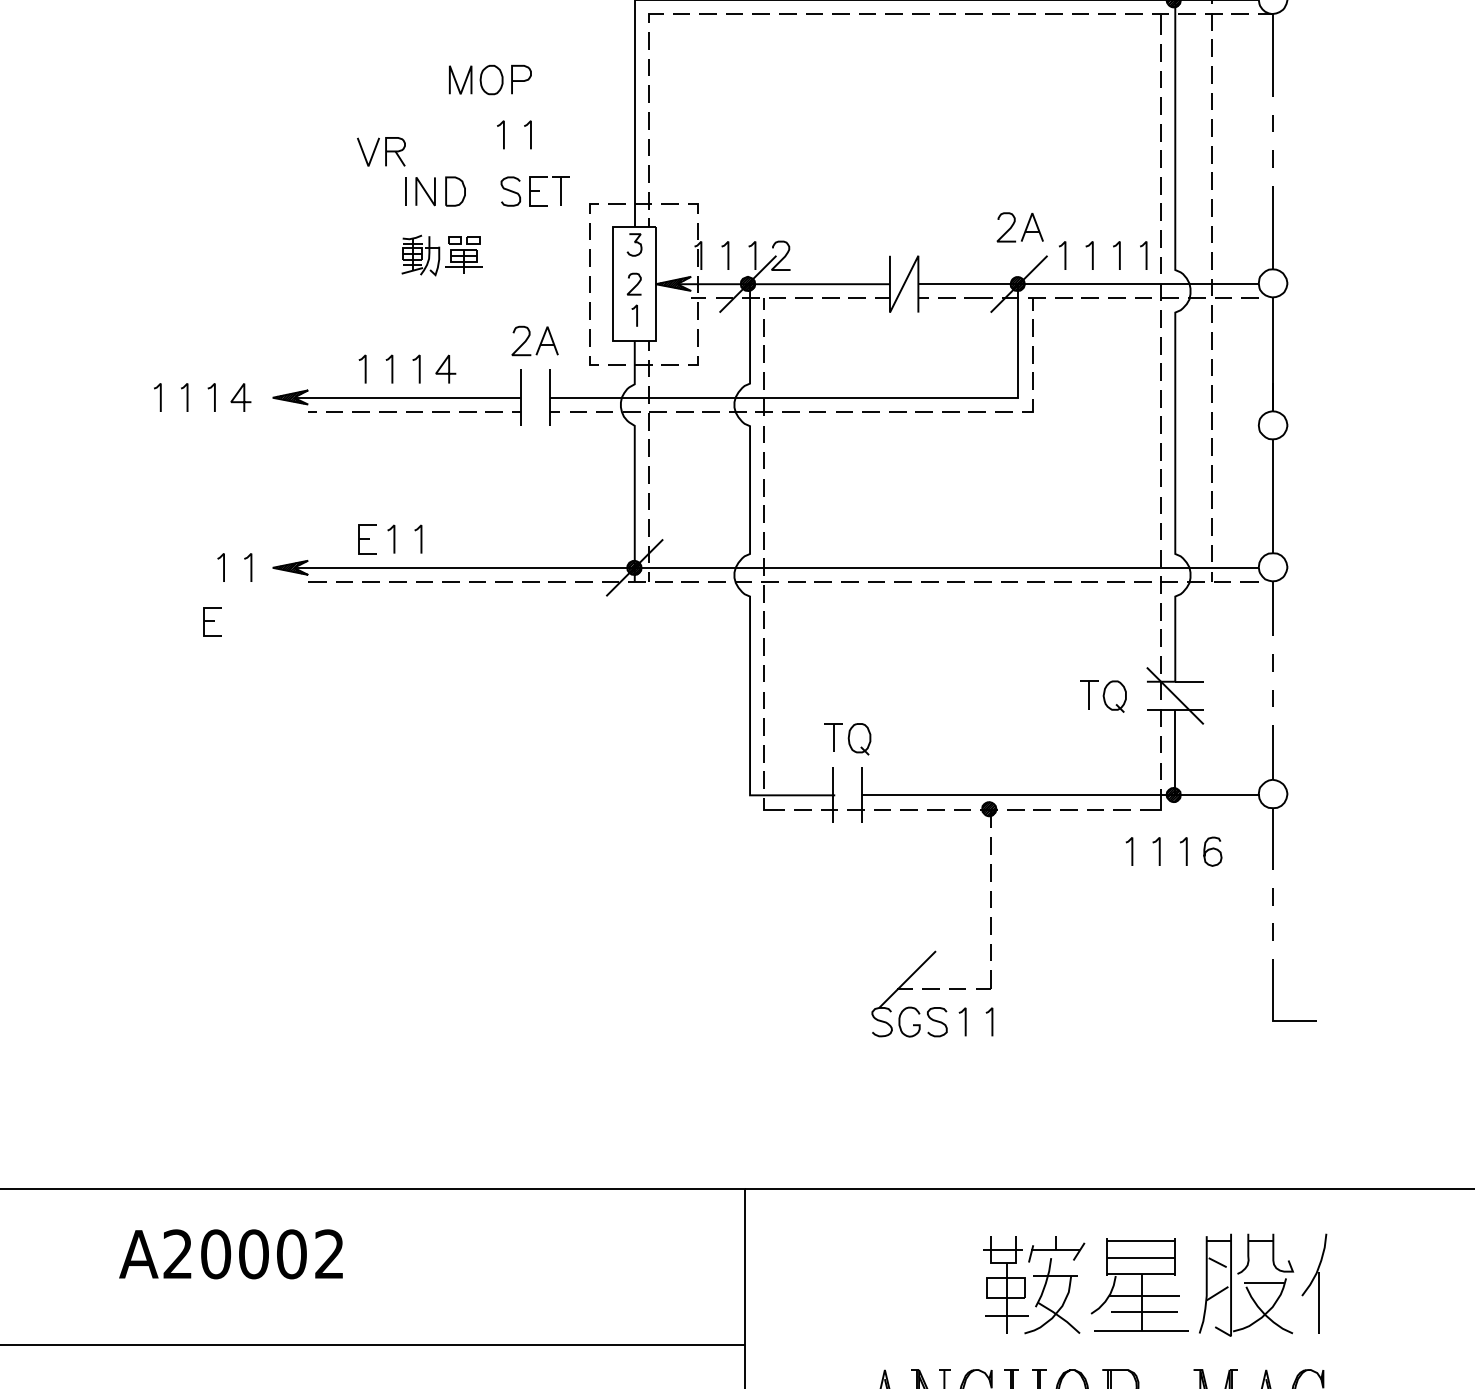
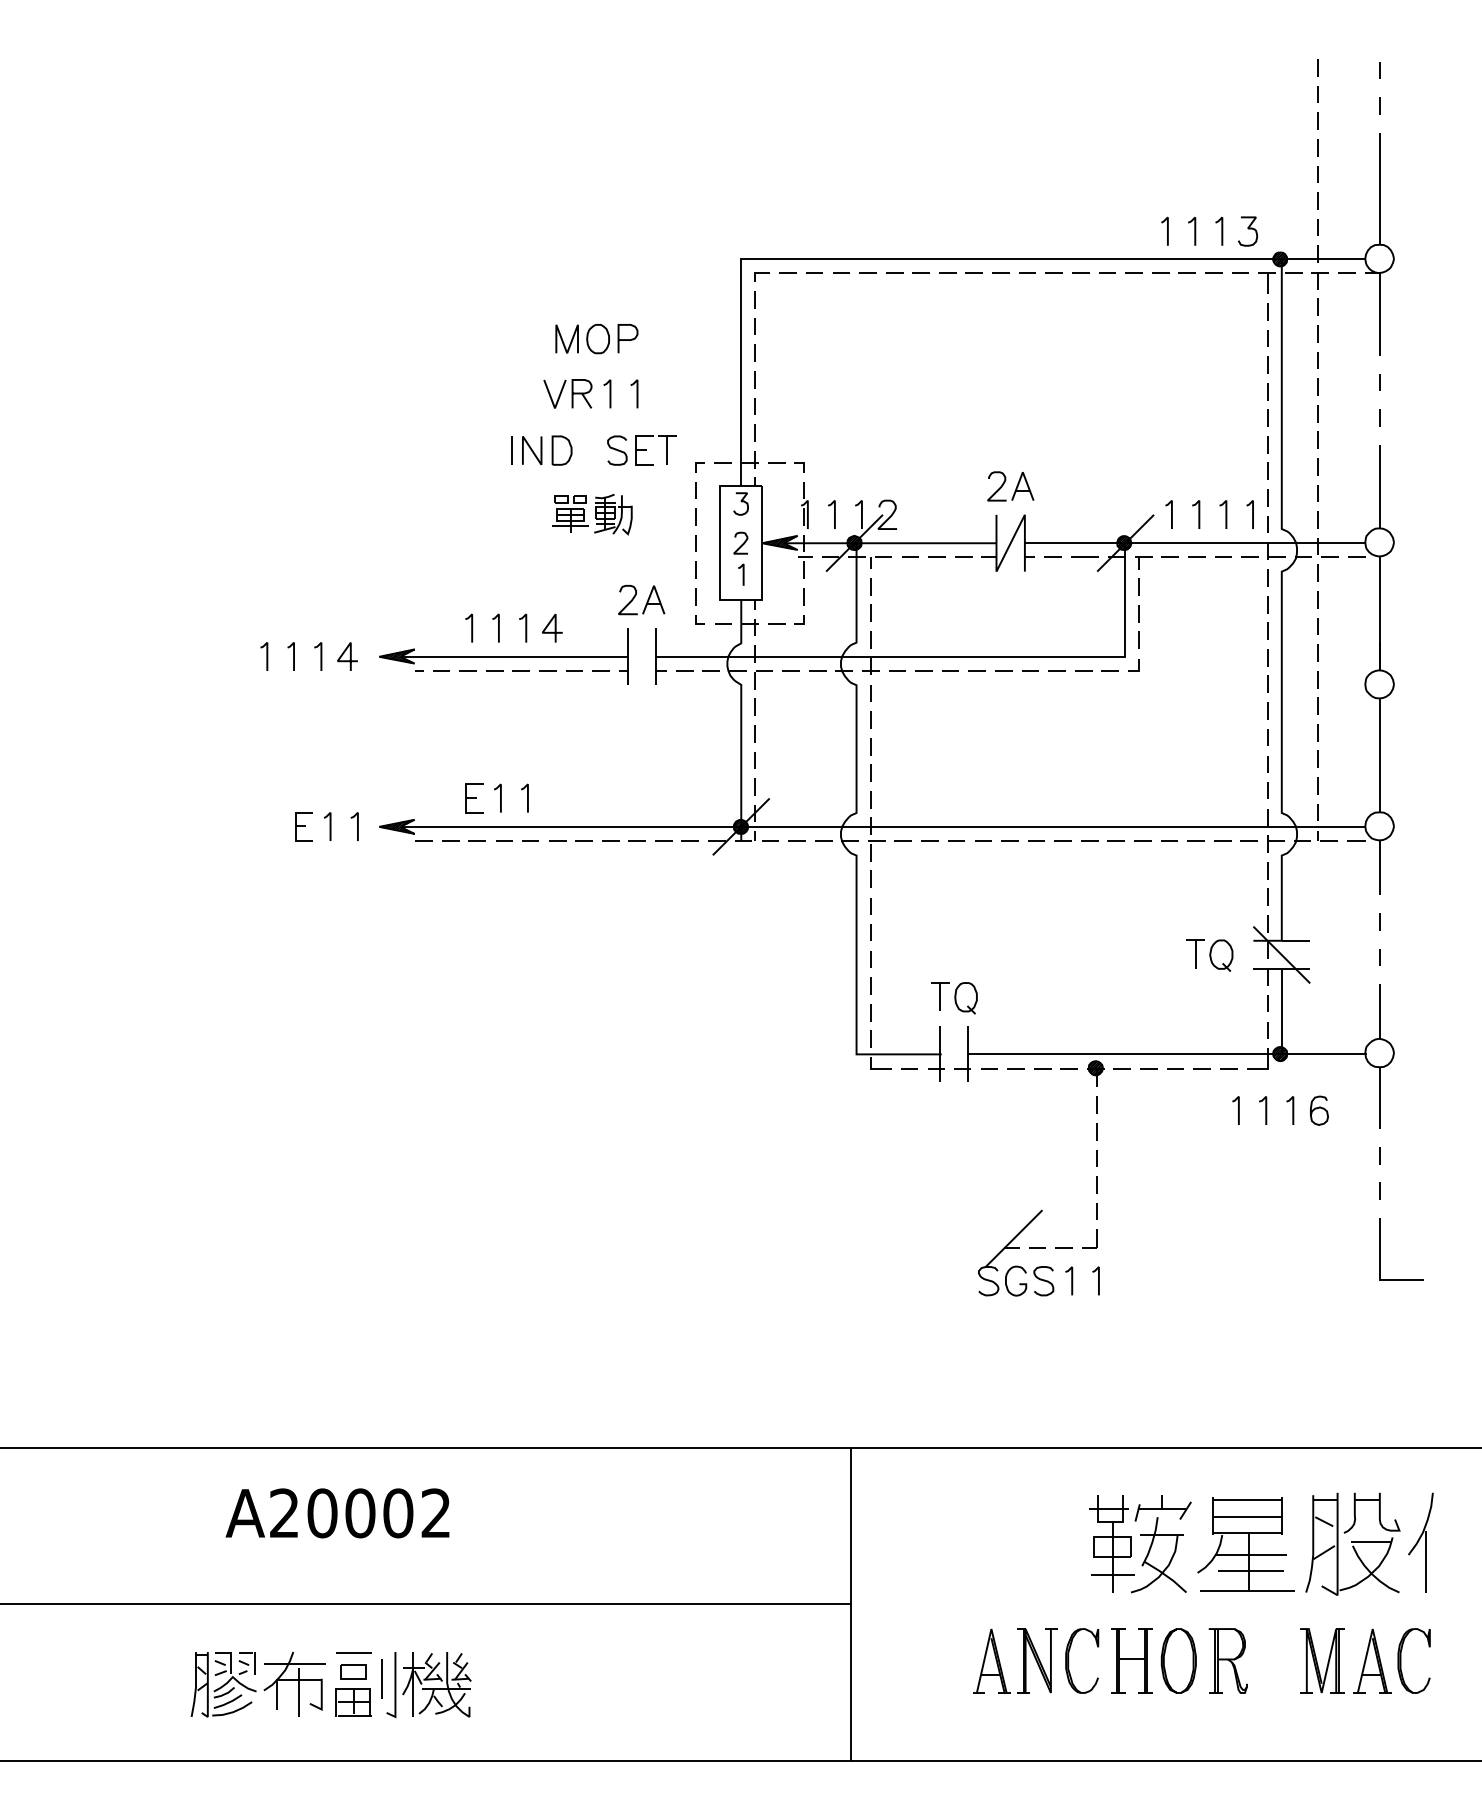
part: (380, 151) -> (567, 393), moved
part: (1019, 227) -> (1010, 486), moved
part: (420, 255) -> (613, 514), moved
part: (211, 621) -> (303, 826), moved

